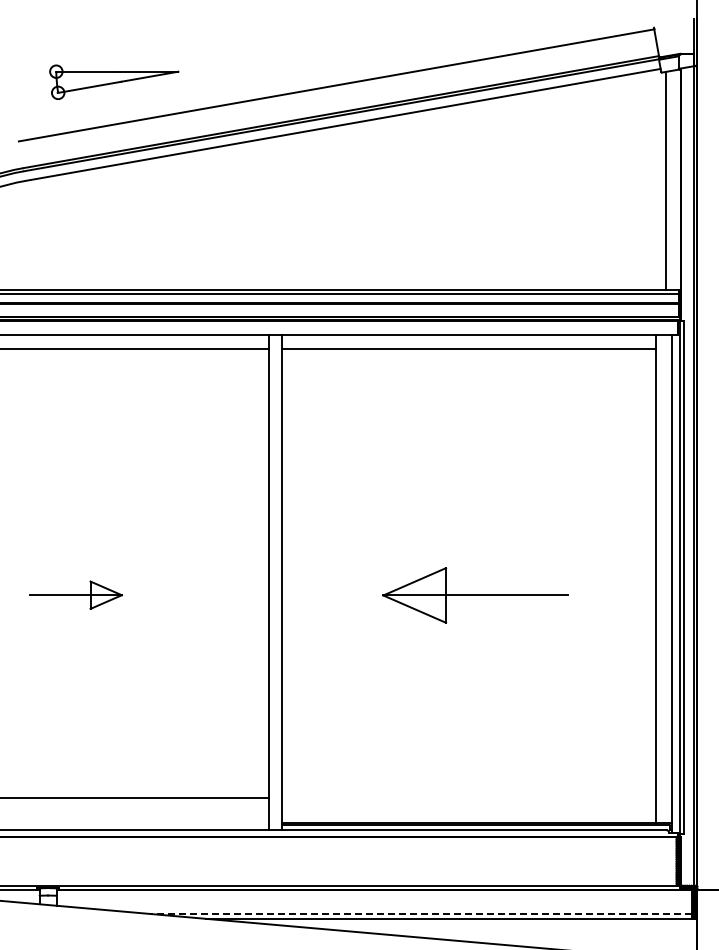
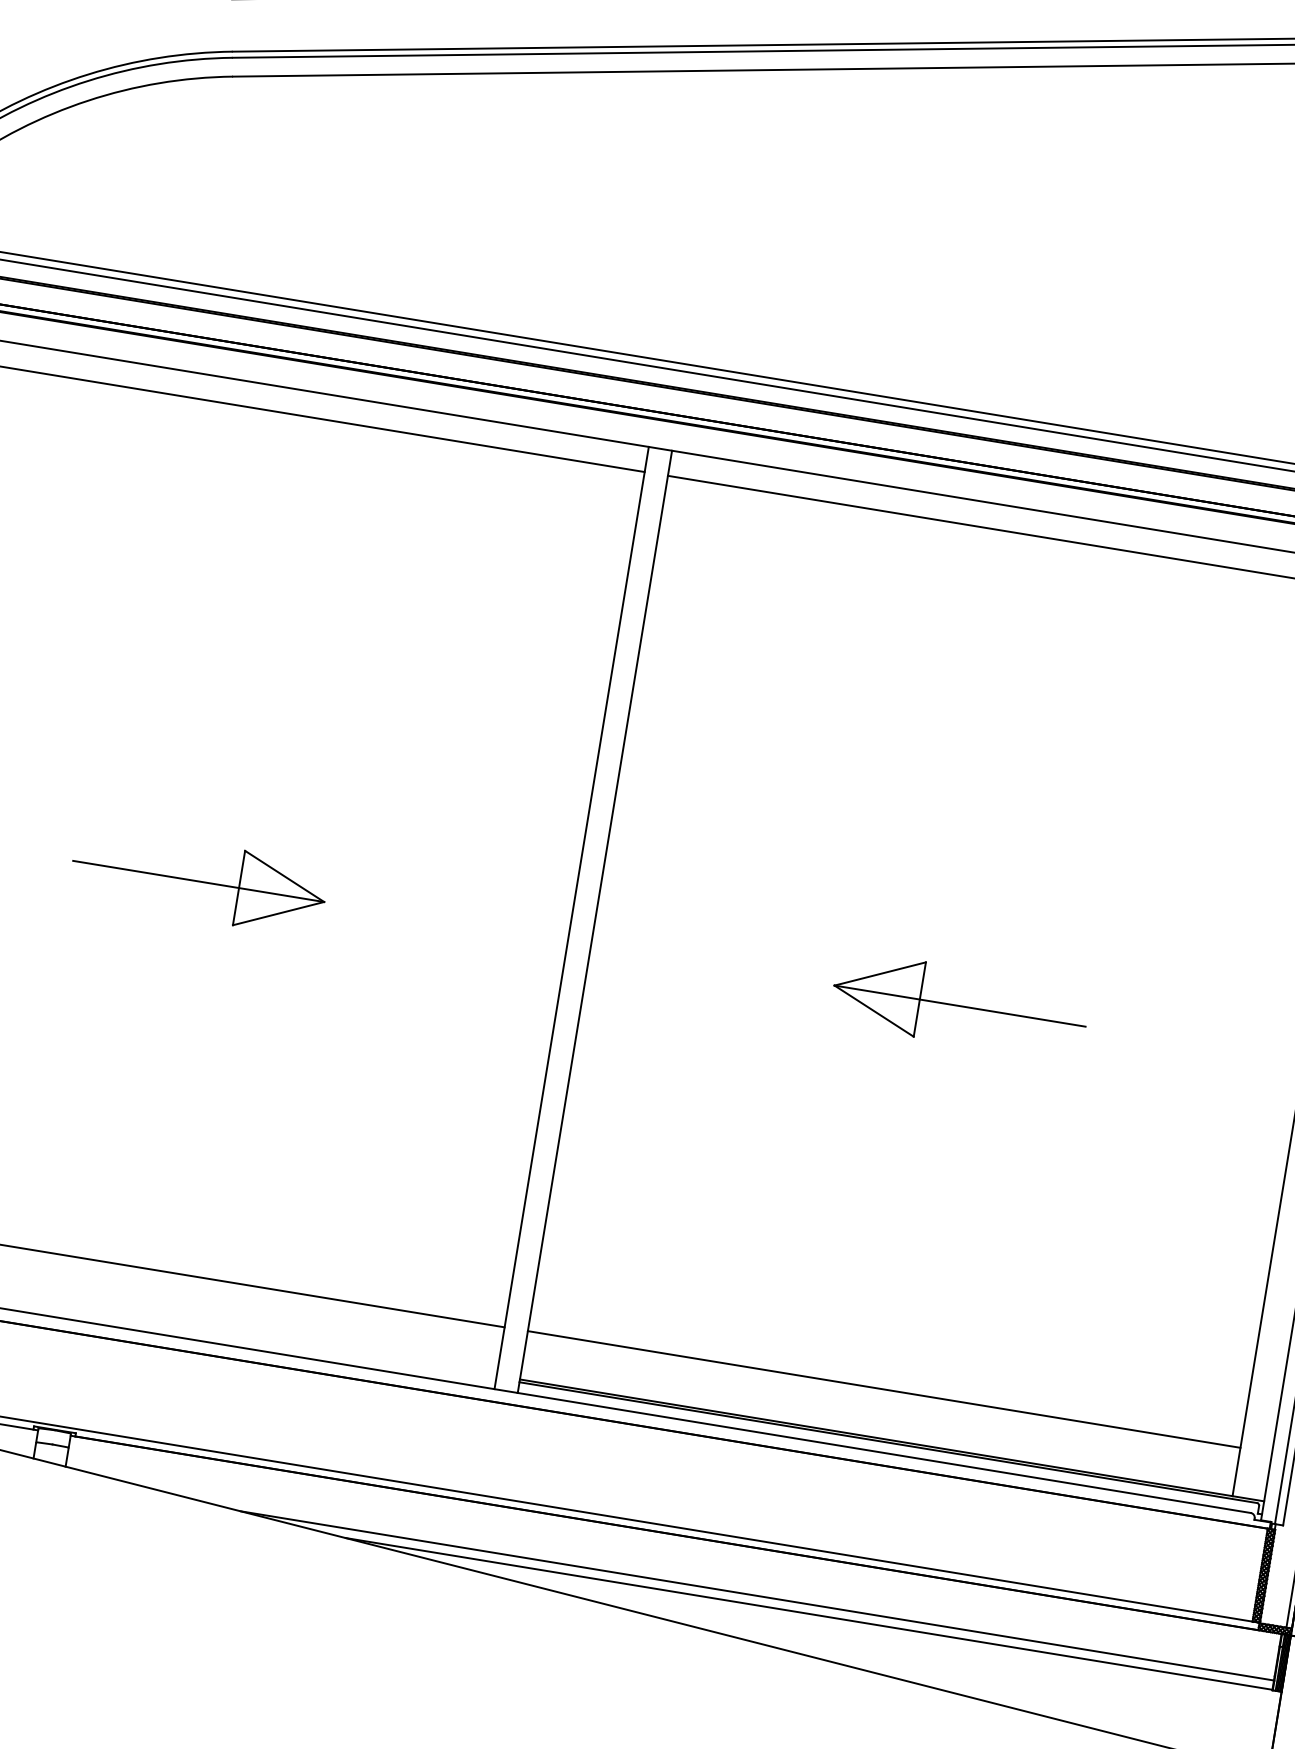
part: (75, 594) -> (198, 879), size x1.43
part: (474, 594) -> (958, 1004), size x0.71
line: (468, 797) -> (883, 1388), added
line: (420, 913) -> (756, 1594), dashed -> solid

